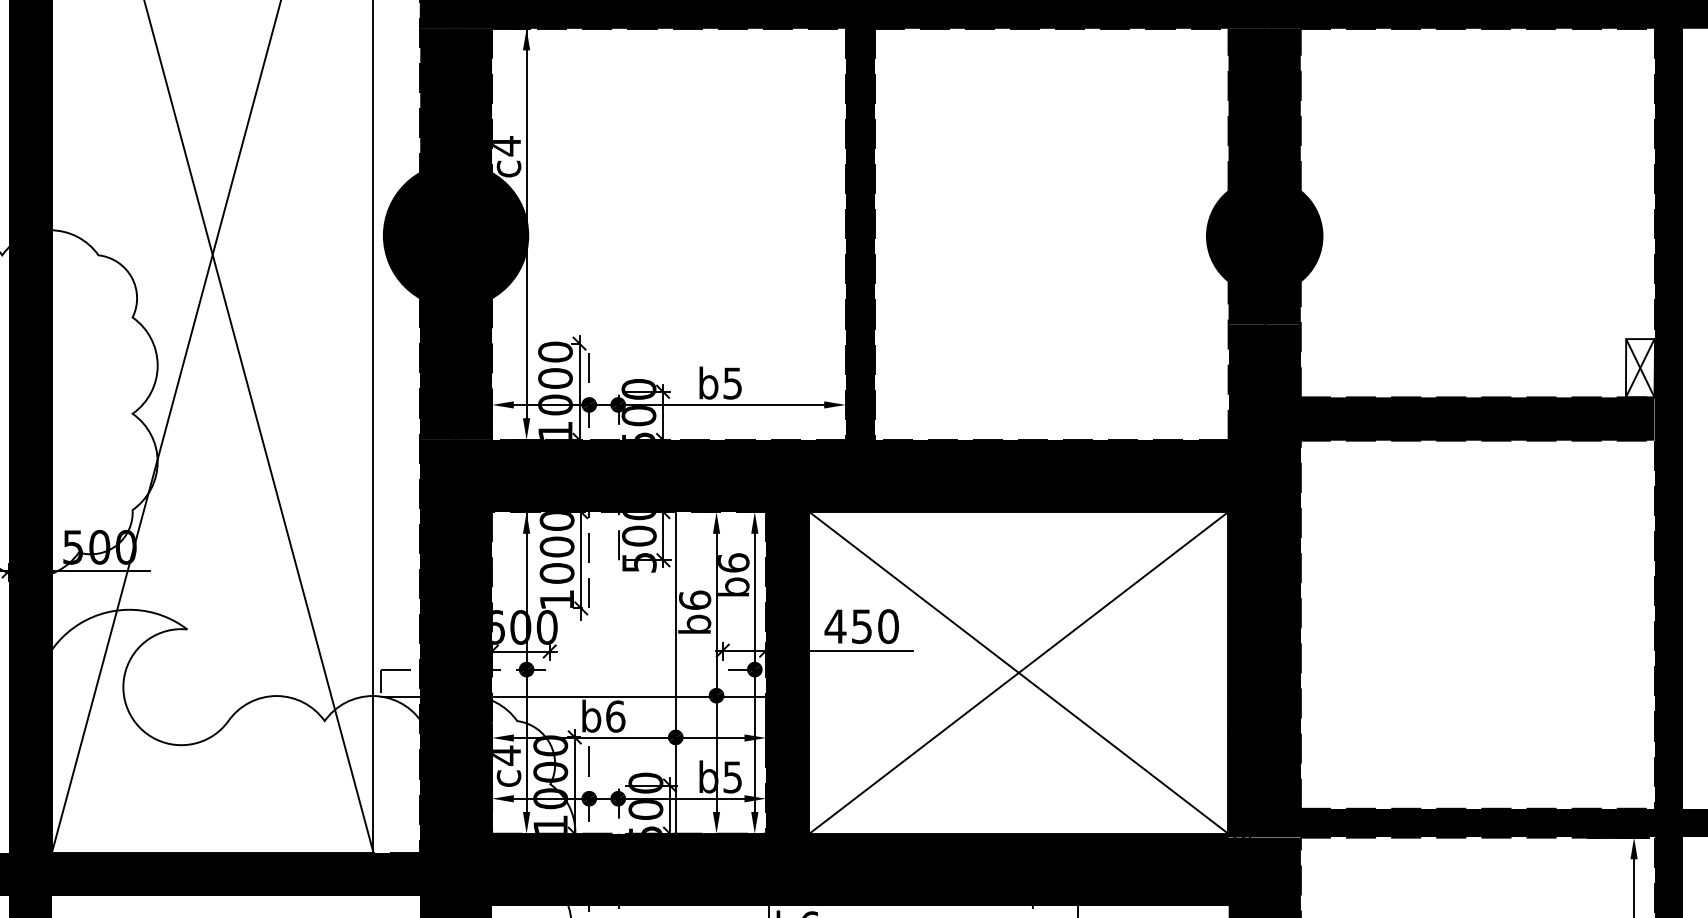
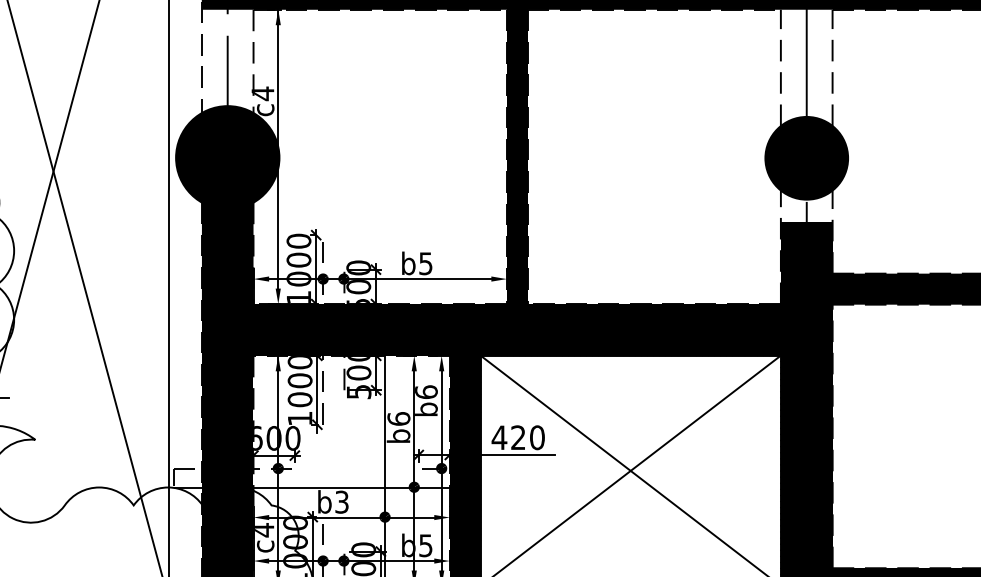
fill: (456, 100) -> (228, 61), removed
fill: (1264, 109) -> (806, 67), removed
fill: (1264, 302) -> (806, 205), removed
text: (861, 626) -> (518, 437), 450 -> 420
text: (615, 716) -> (341, 502), b6 -> b3

